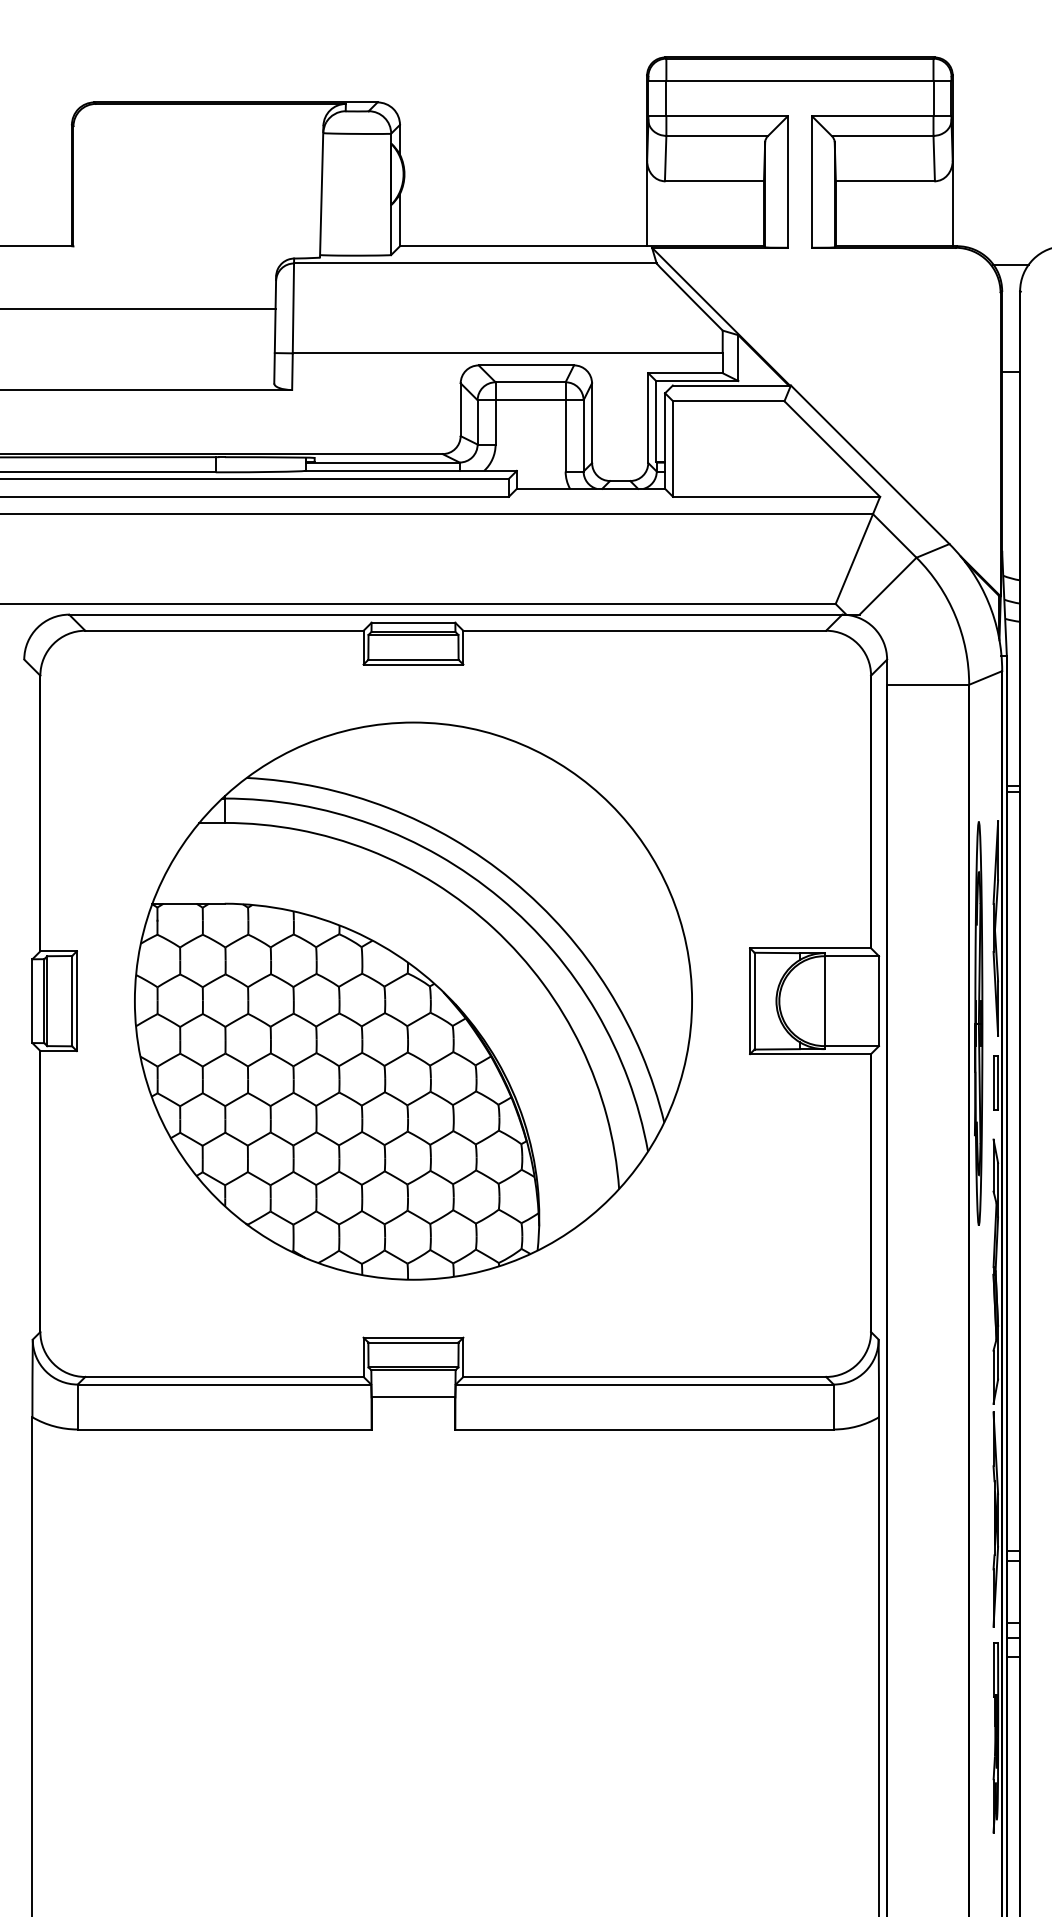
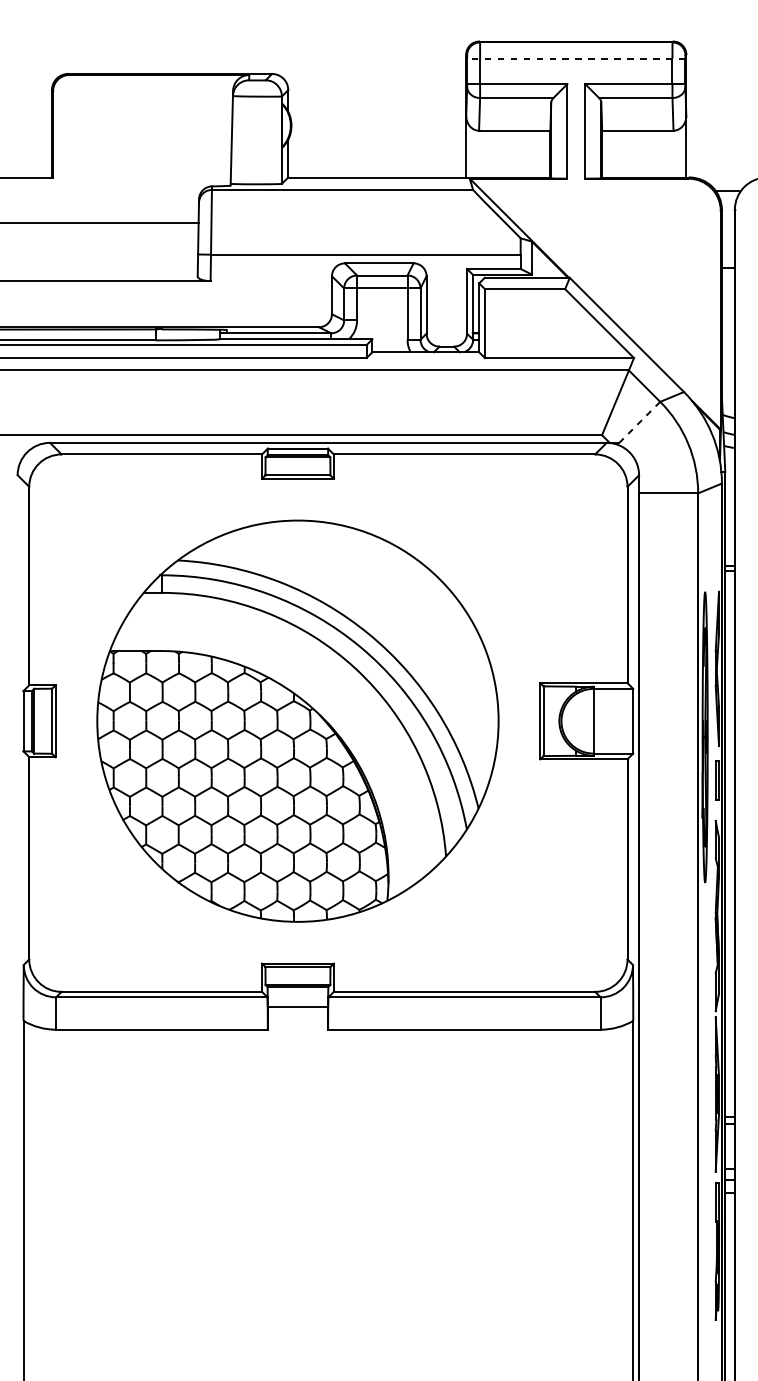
line: (799, 81) -> (575, 58), solid -> dashed
line: (887, 586) -> (639, 422), solid -> dashed

